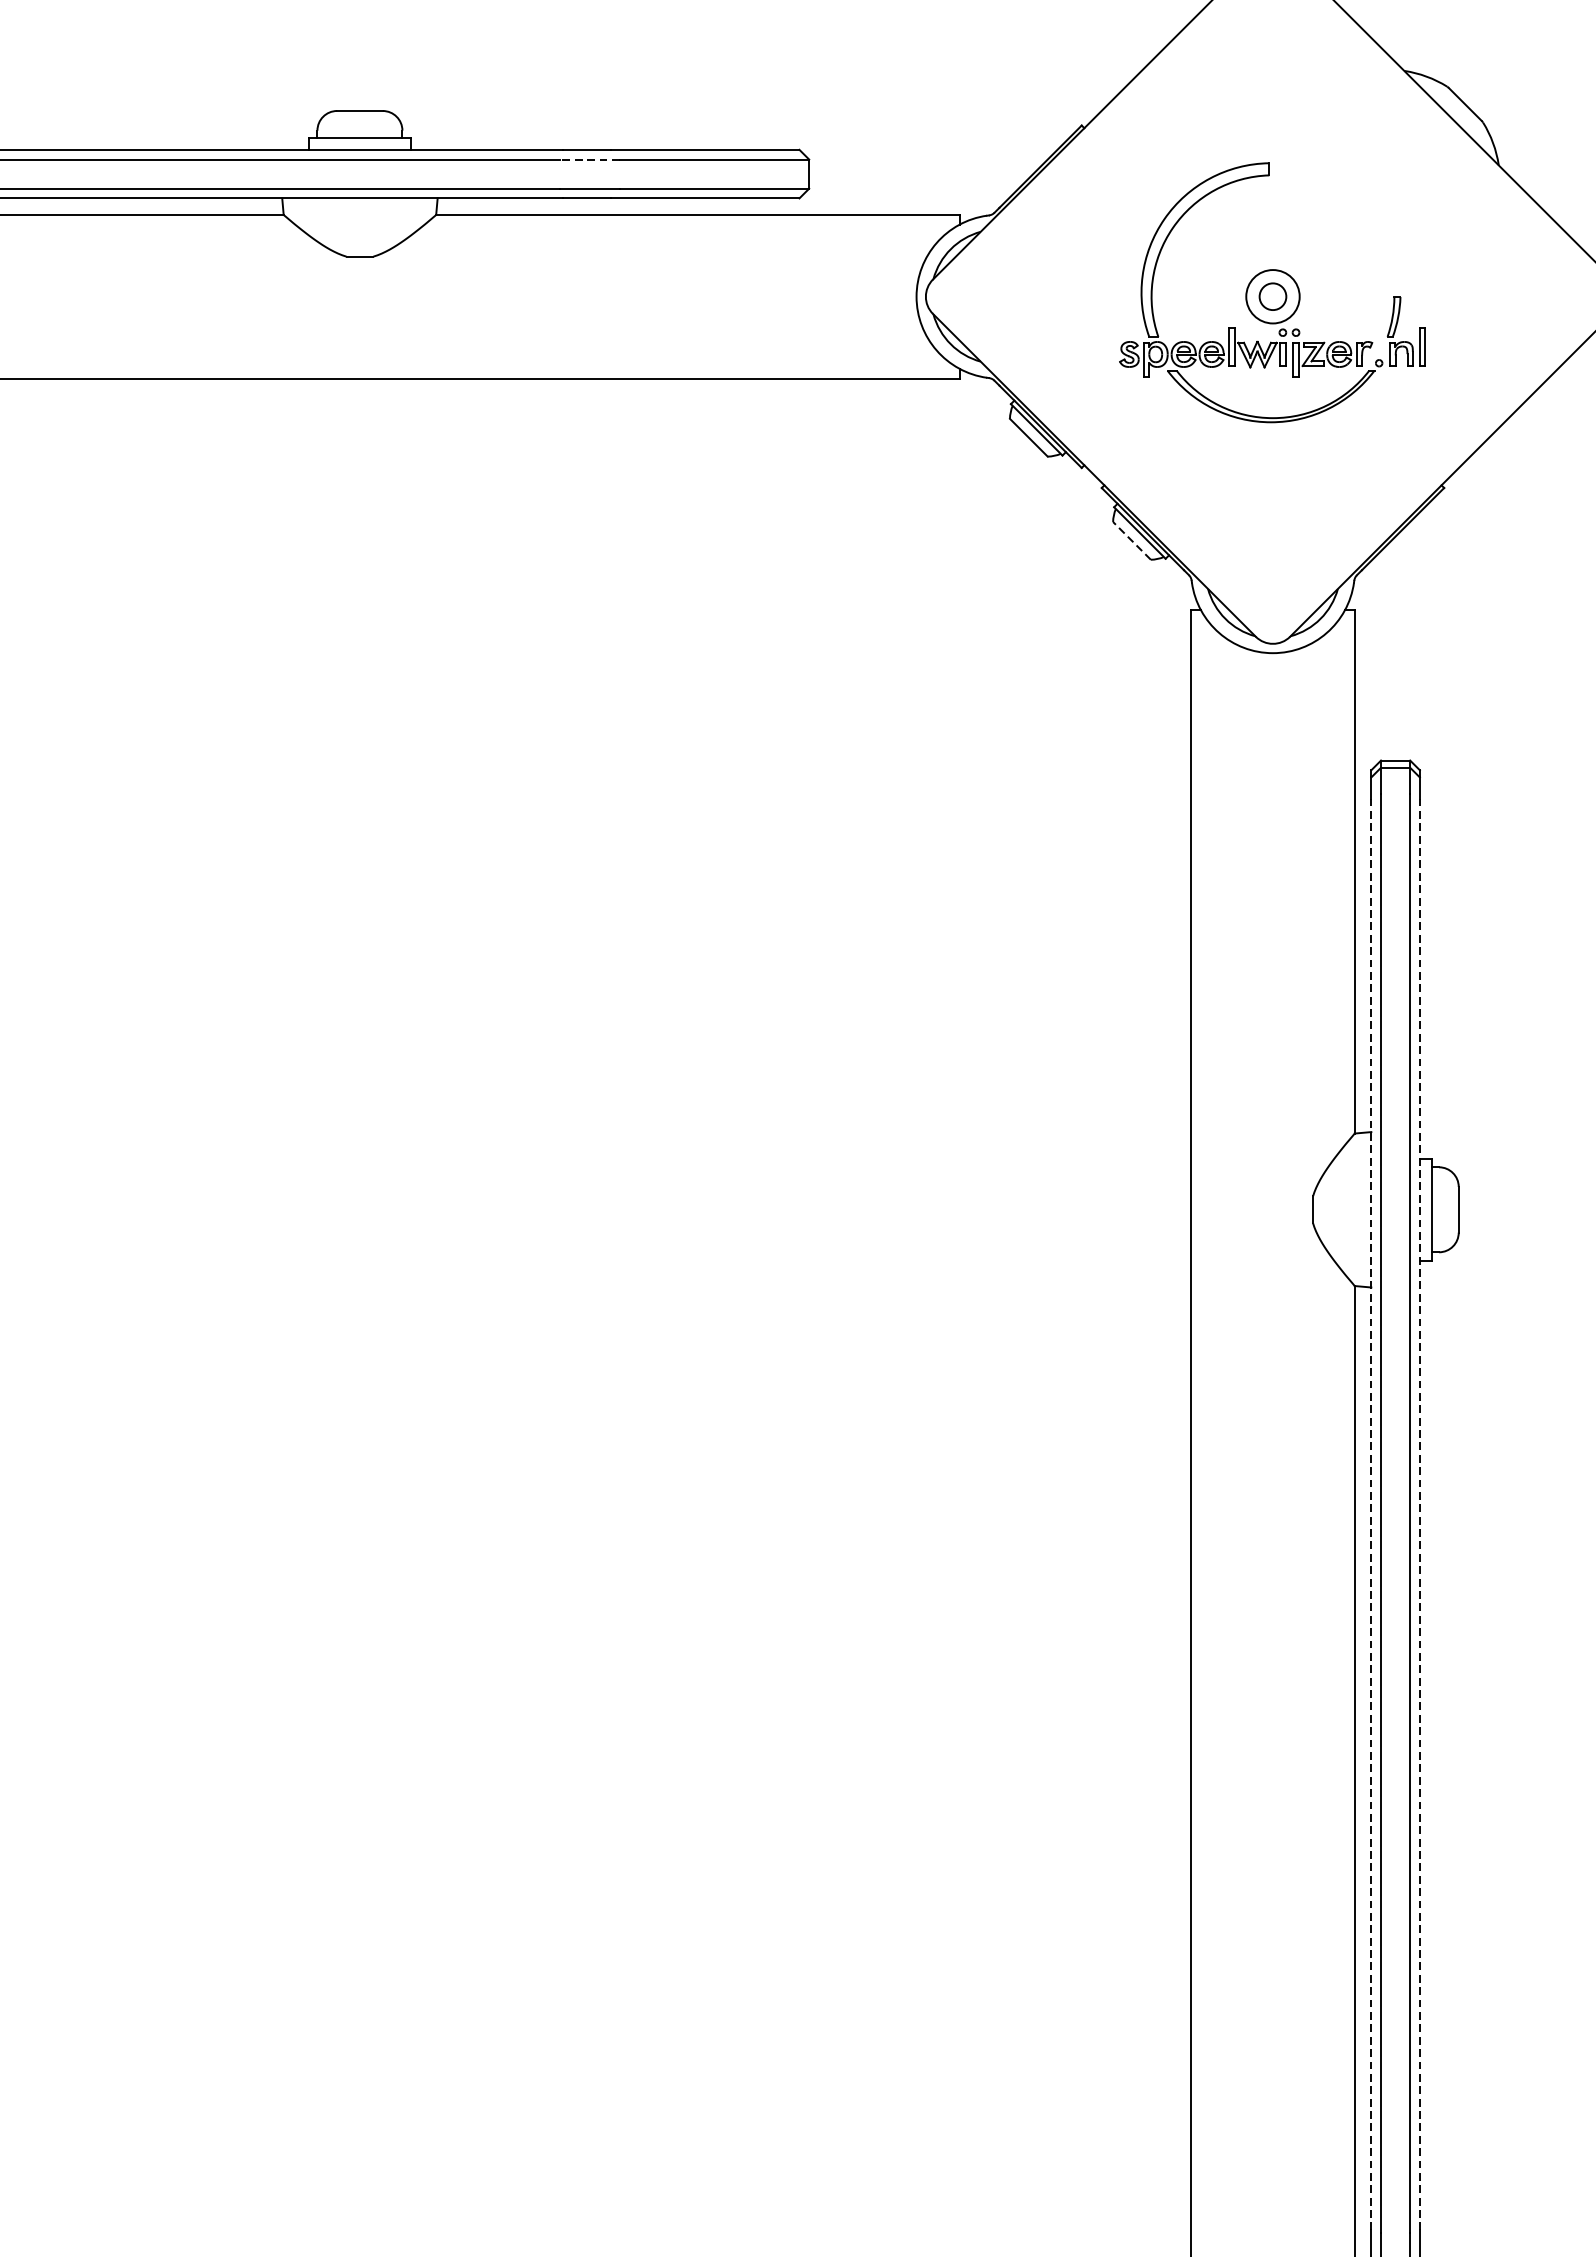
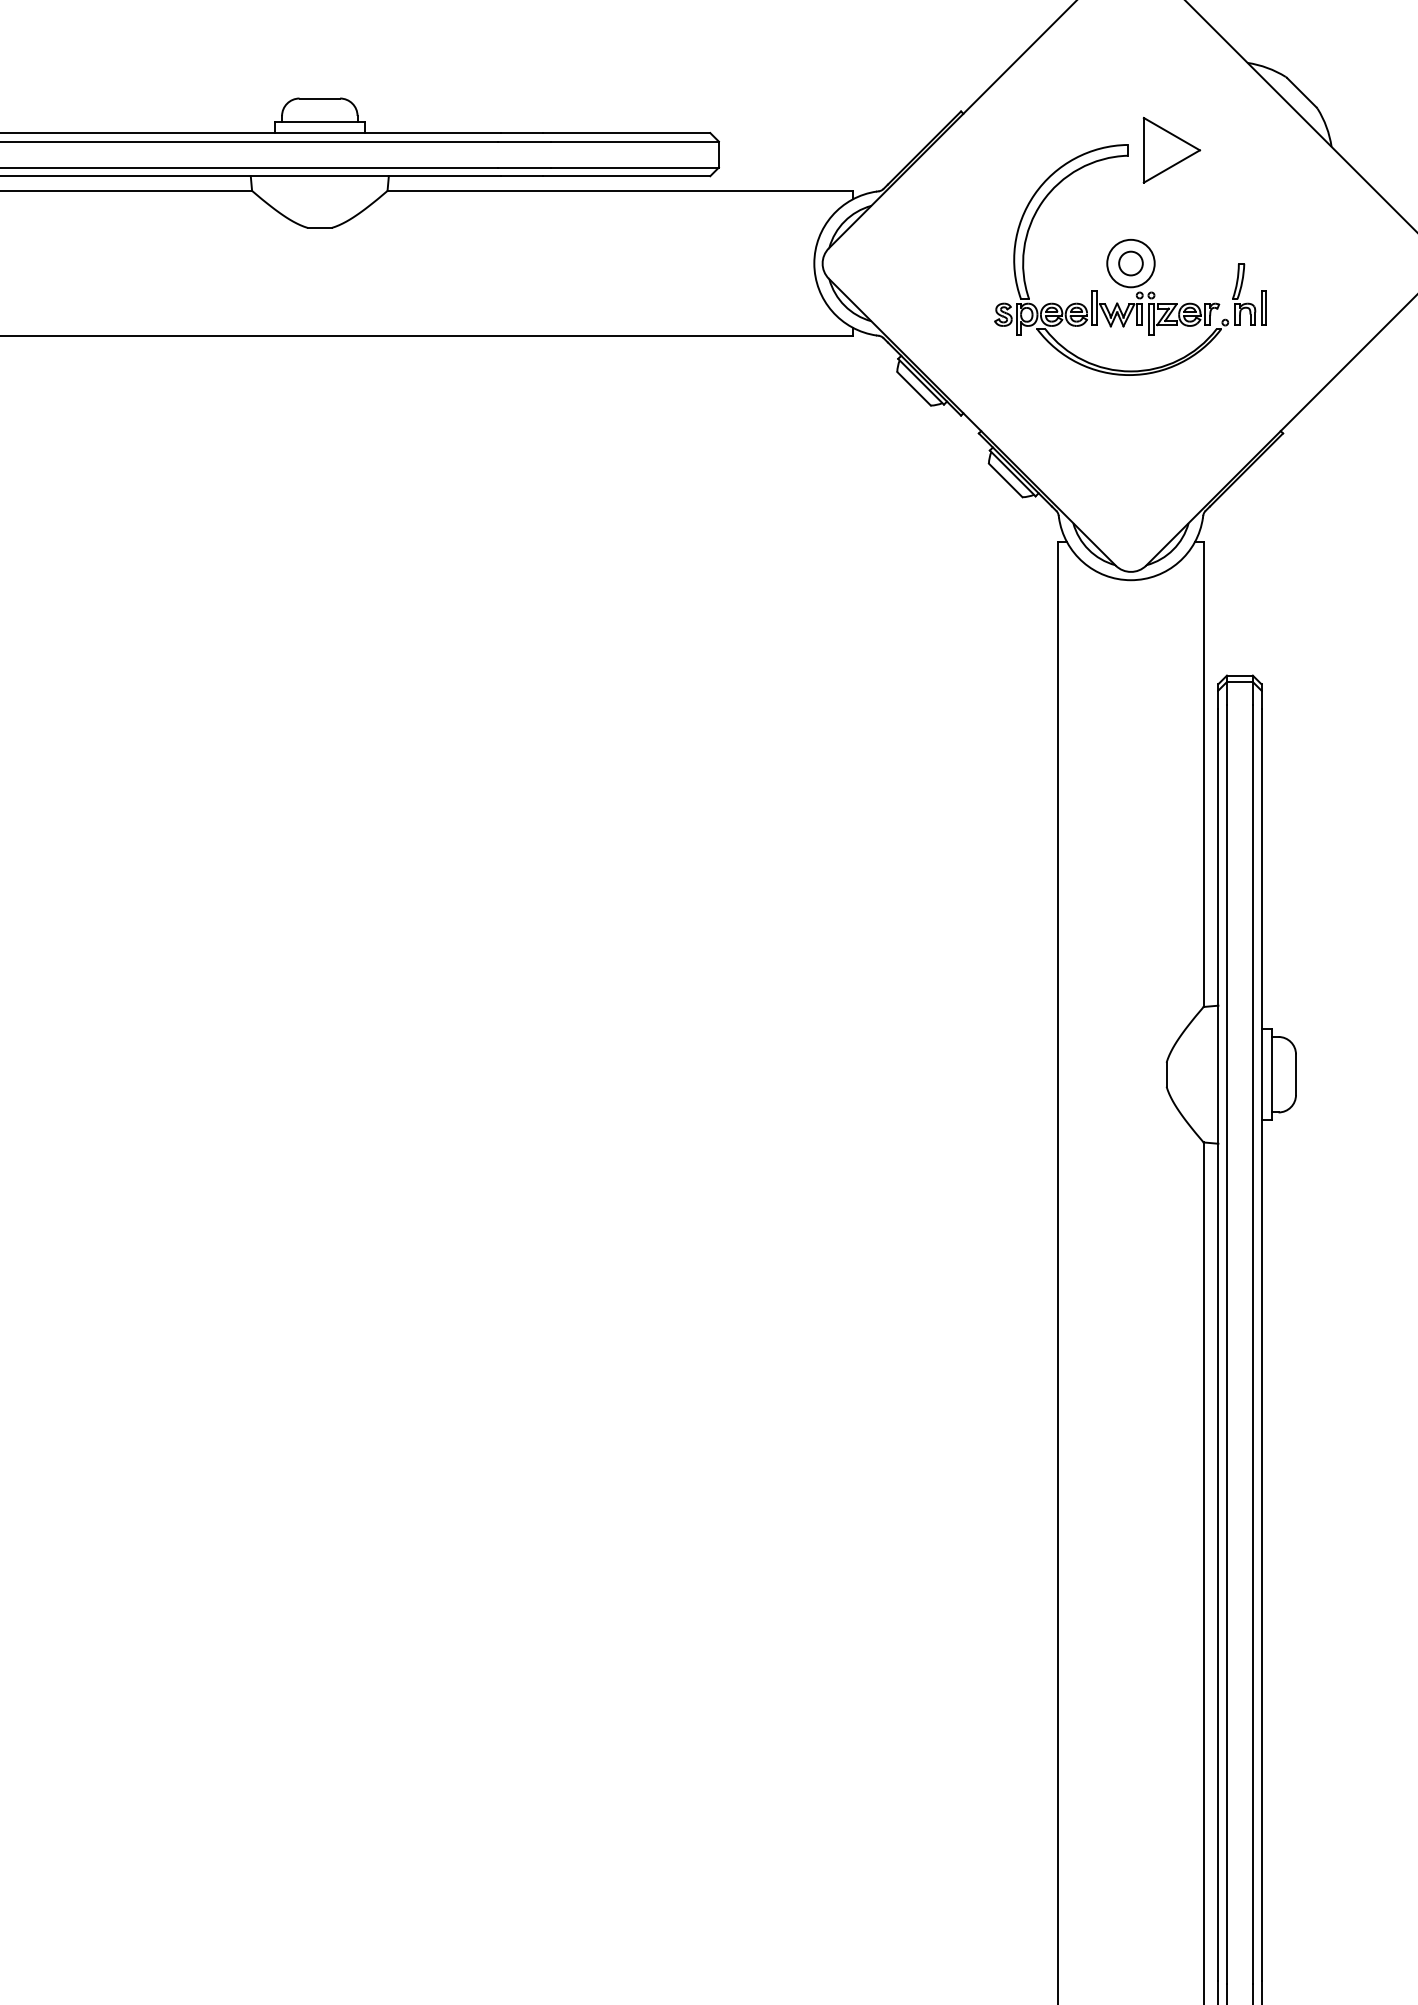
line: (589, 159) -> (523, 141), dashed -> solid
part: (1318, 168) -> (1171, 149), added
line: (1131, 540) -> (1005, 480), dashed -> solid
line: (1371, 1513) -> (1218, 1344), dashed -> solid
line: (1419, 1514) -> (1261, 1345), dashed -> solid

